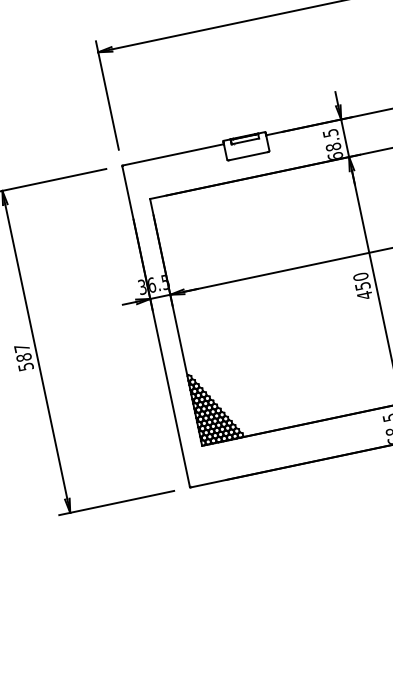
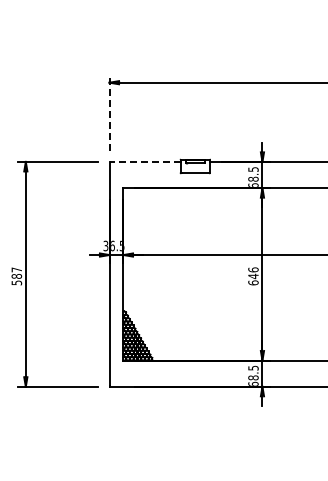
line: (107, 94) -> (109, 112), solid -> dashed
line: (172, 154) -> (144, 161), solid -> dashed
text: (362, 286) -> (253, 276), 450 -> 646

